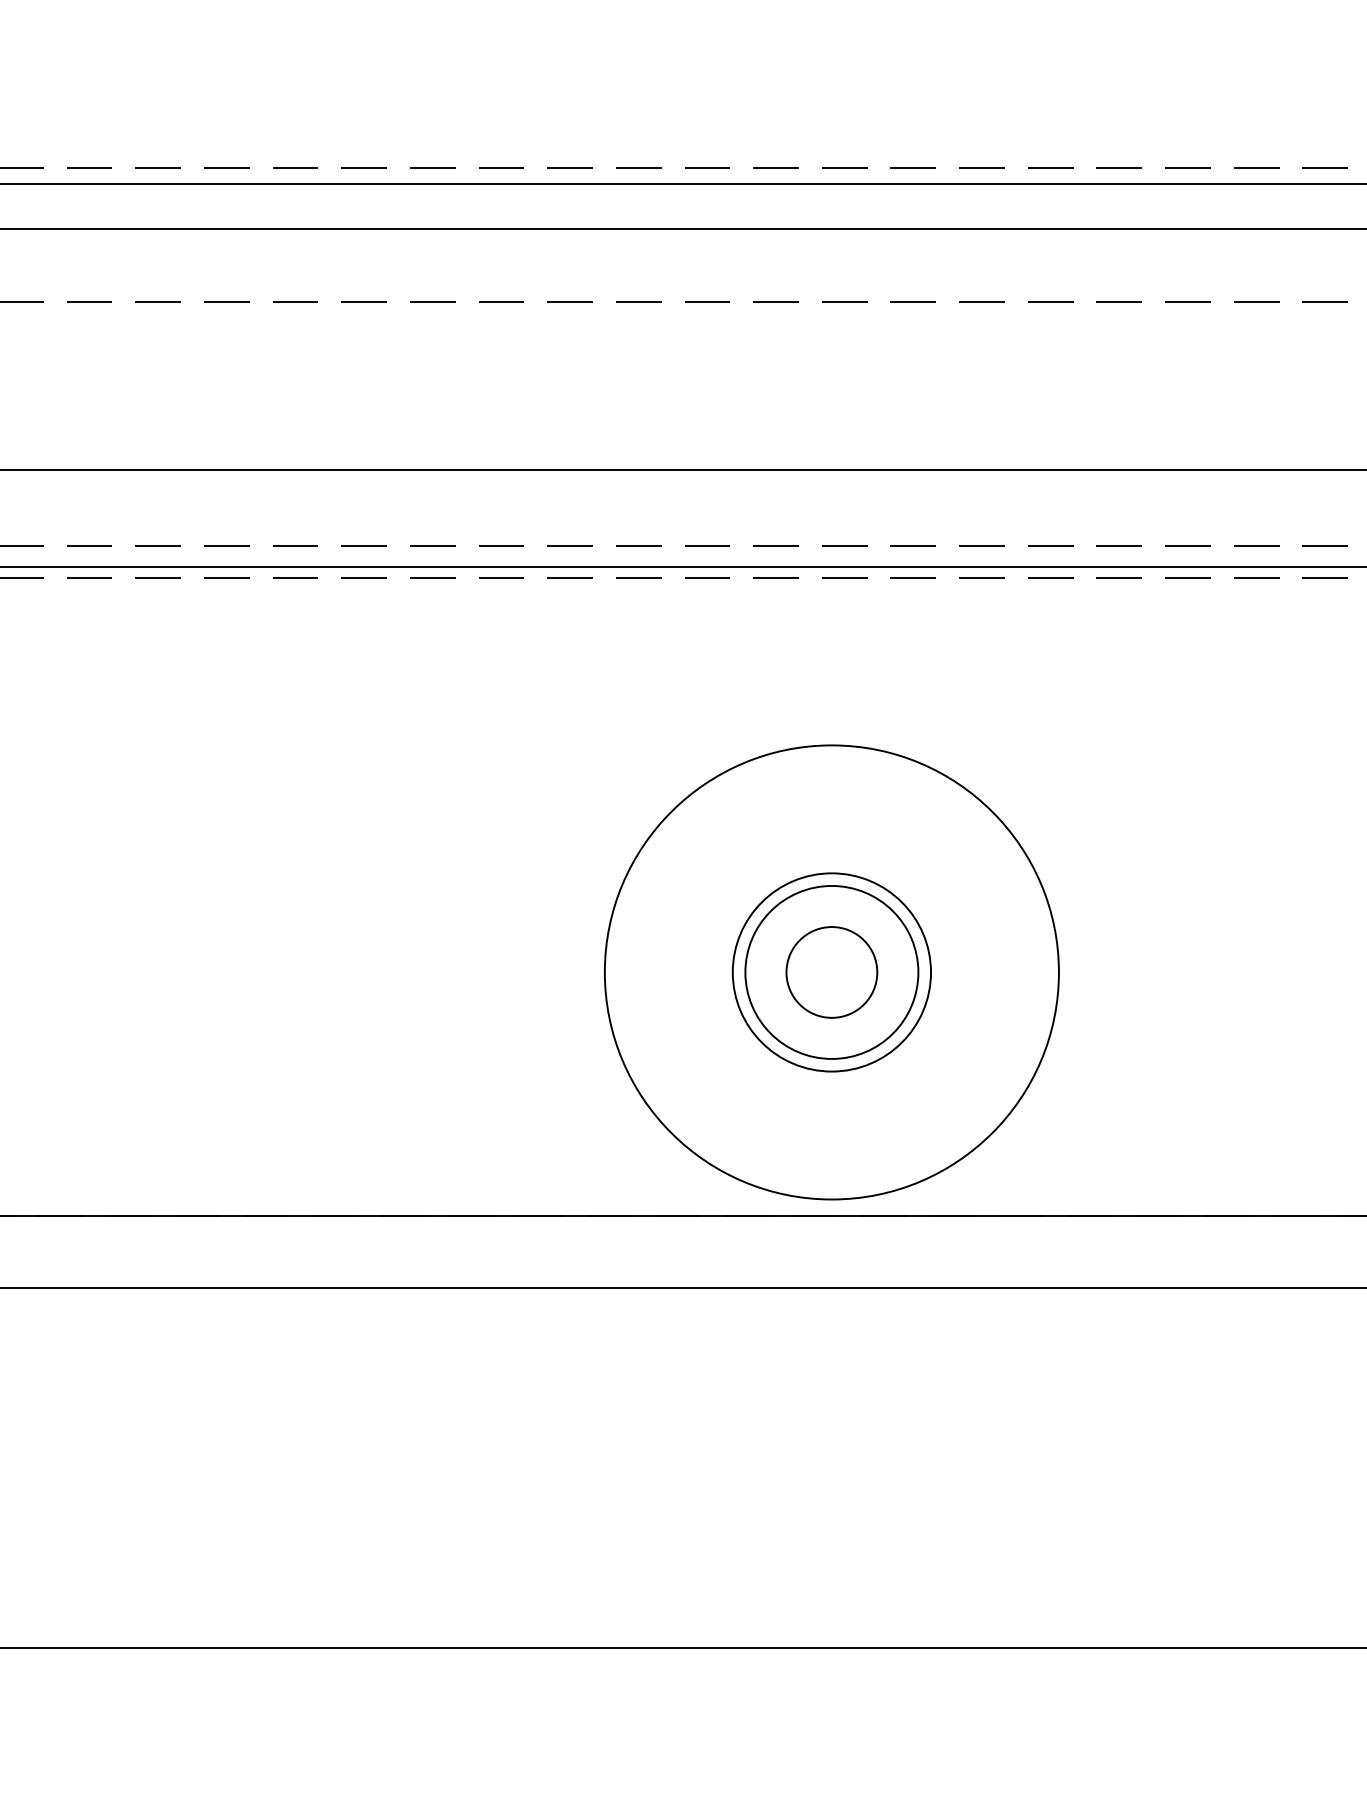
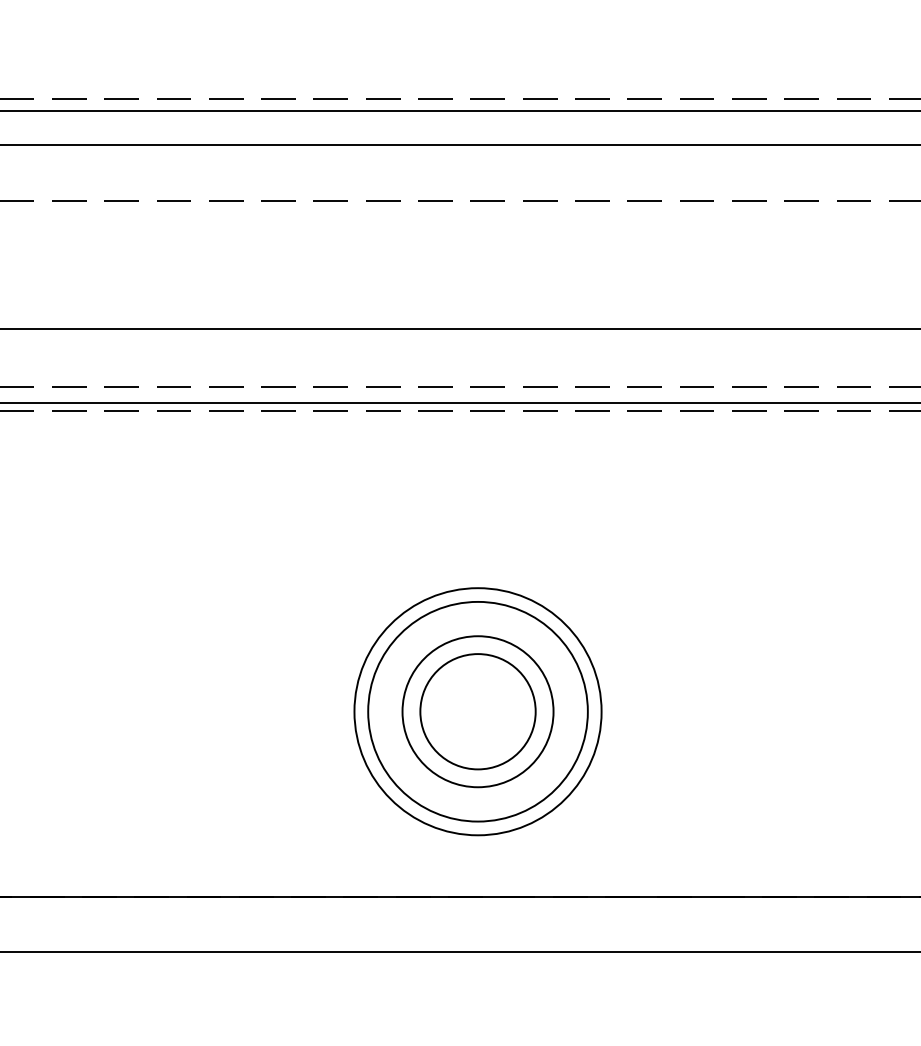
circle: (831, 972) -> (477, 711), size x0.71
circle: (831, 972) -> (477, 711), size x1.67
circle: (831, 972) -> (477, 711), size x1.67

